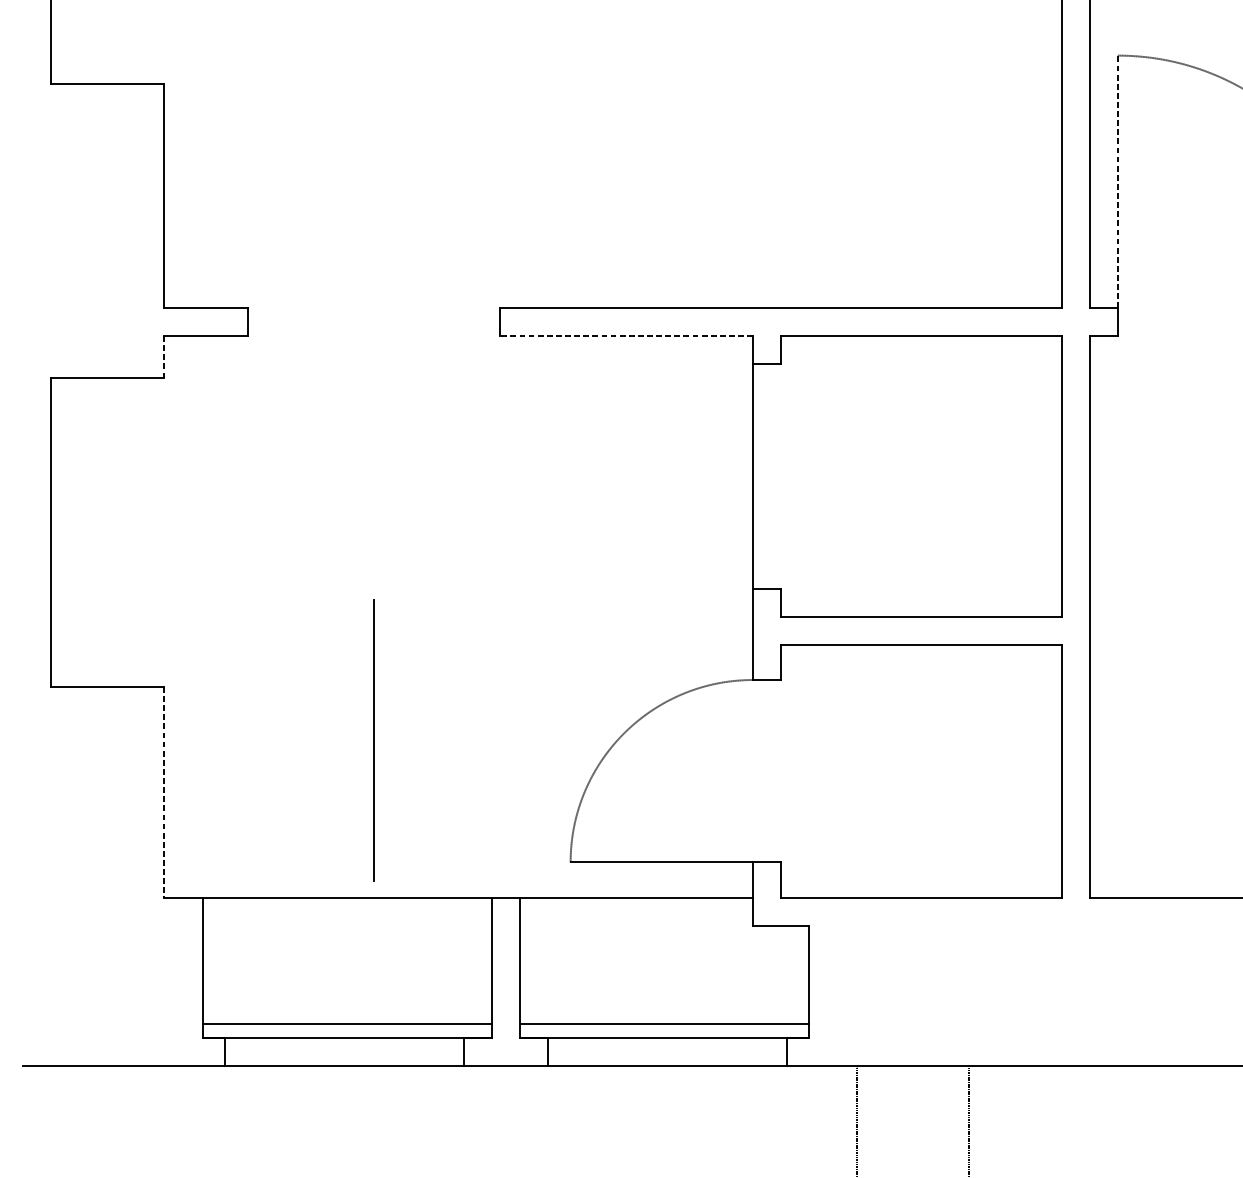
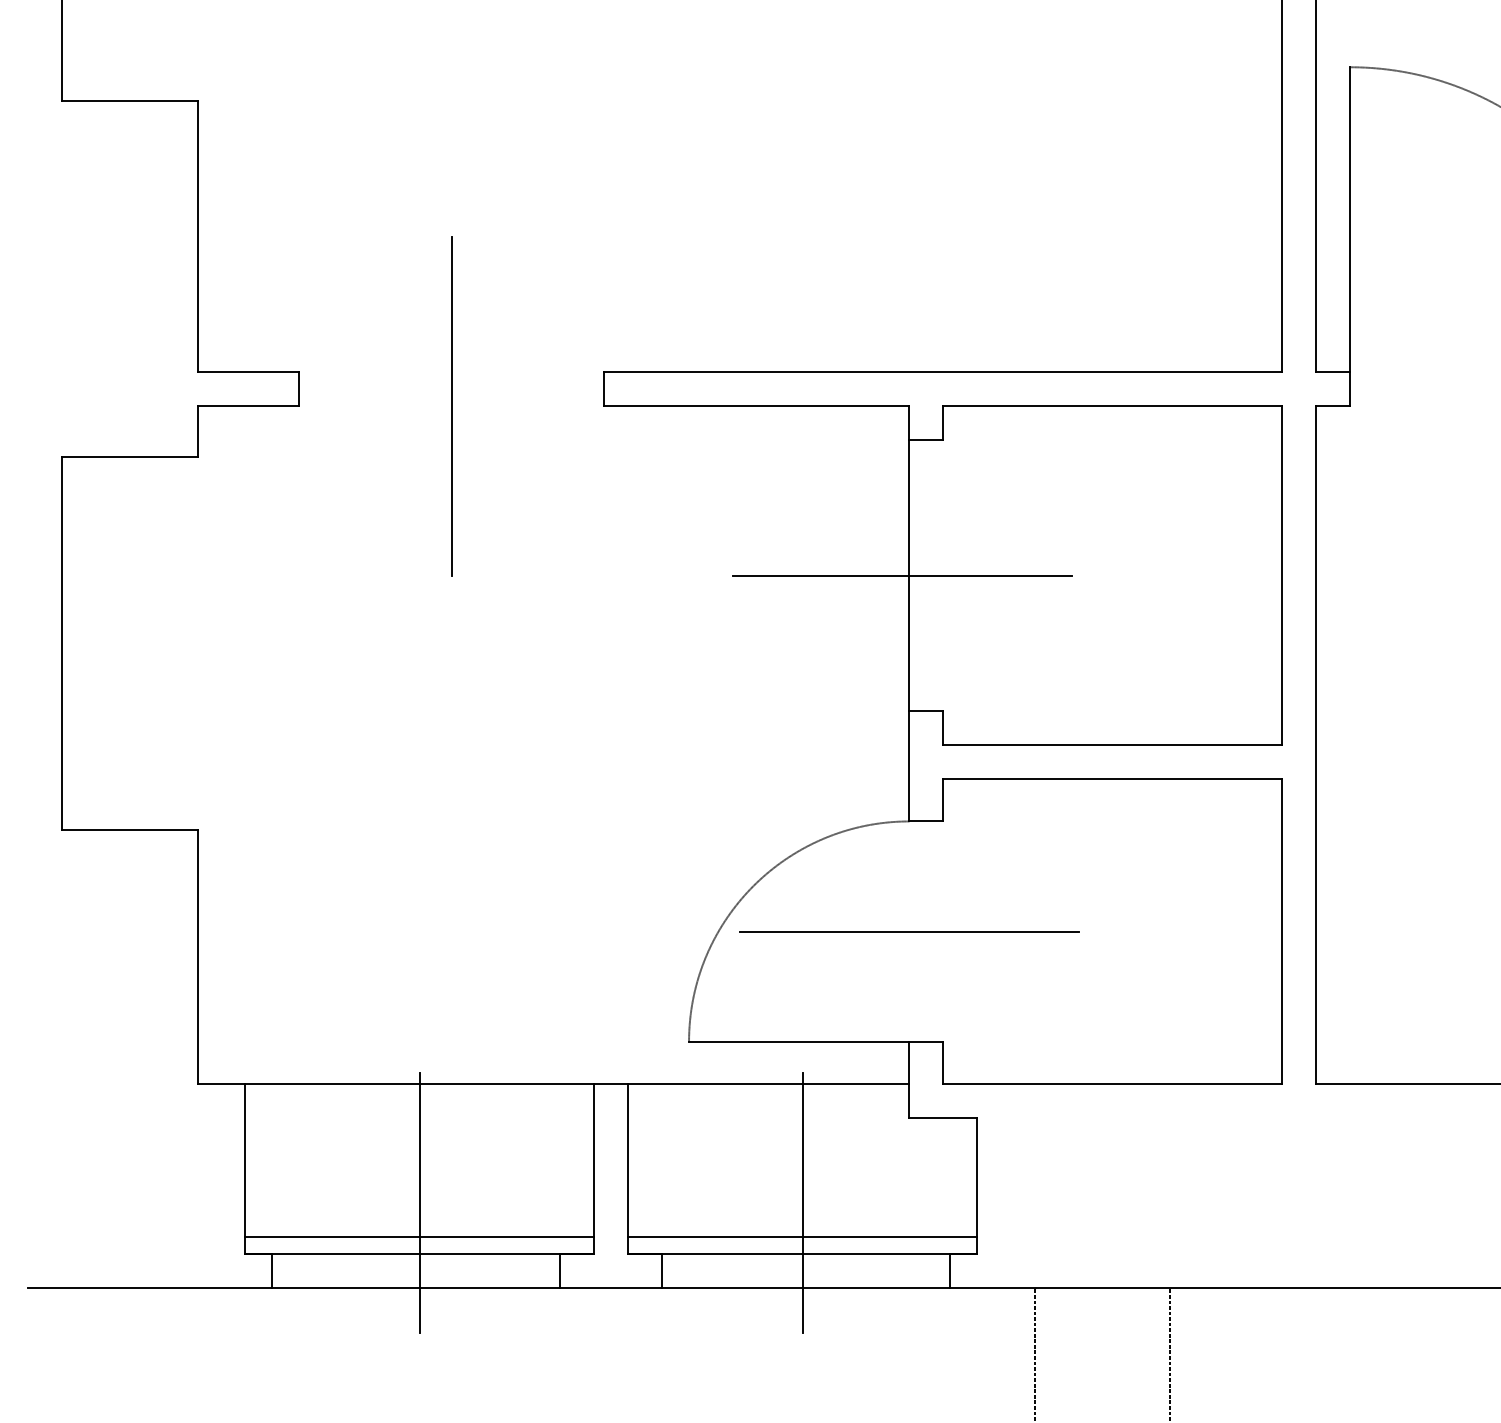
line: (1118, 181) -> (1350, 219), dashed -> solid
line: (626, 336) -> (756, 406), dashed -> solid
line: (163, 357) -> (197, 431), dashed -> solid
line: (747, 476) -> (902, 575), added
line: (373, 740) -> (451, 406), moved
line: (752, 771) -> (908, 931), added
line: (163, 792) -> (197, 957), dashed -> solid
line: (347, 995) -> (419, 1202), added
line: (664, 995) -> (802, 1202), added

